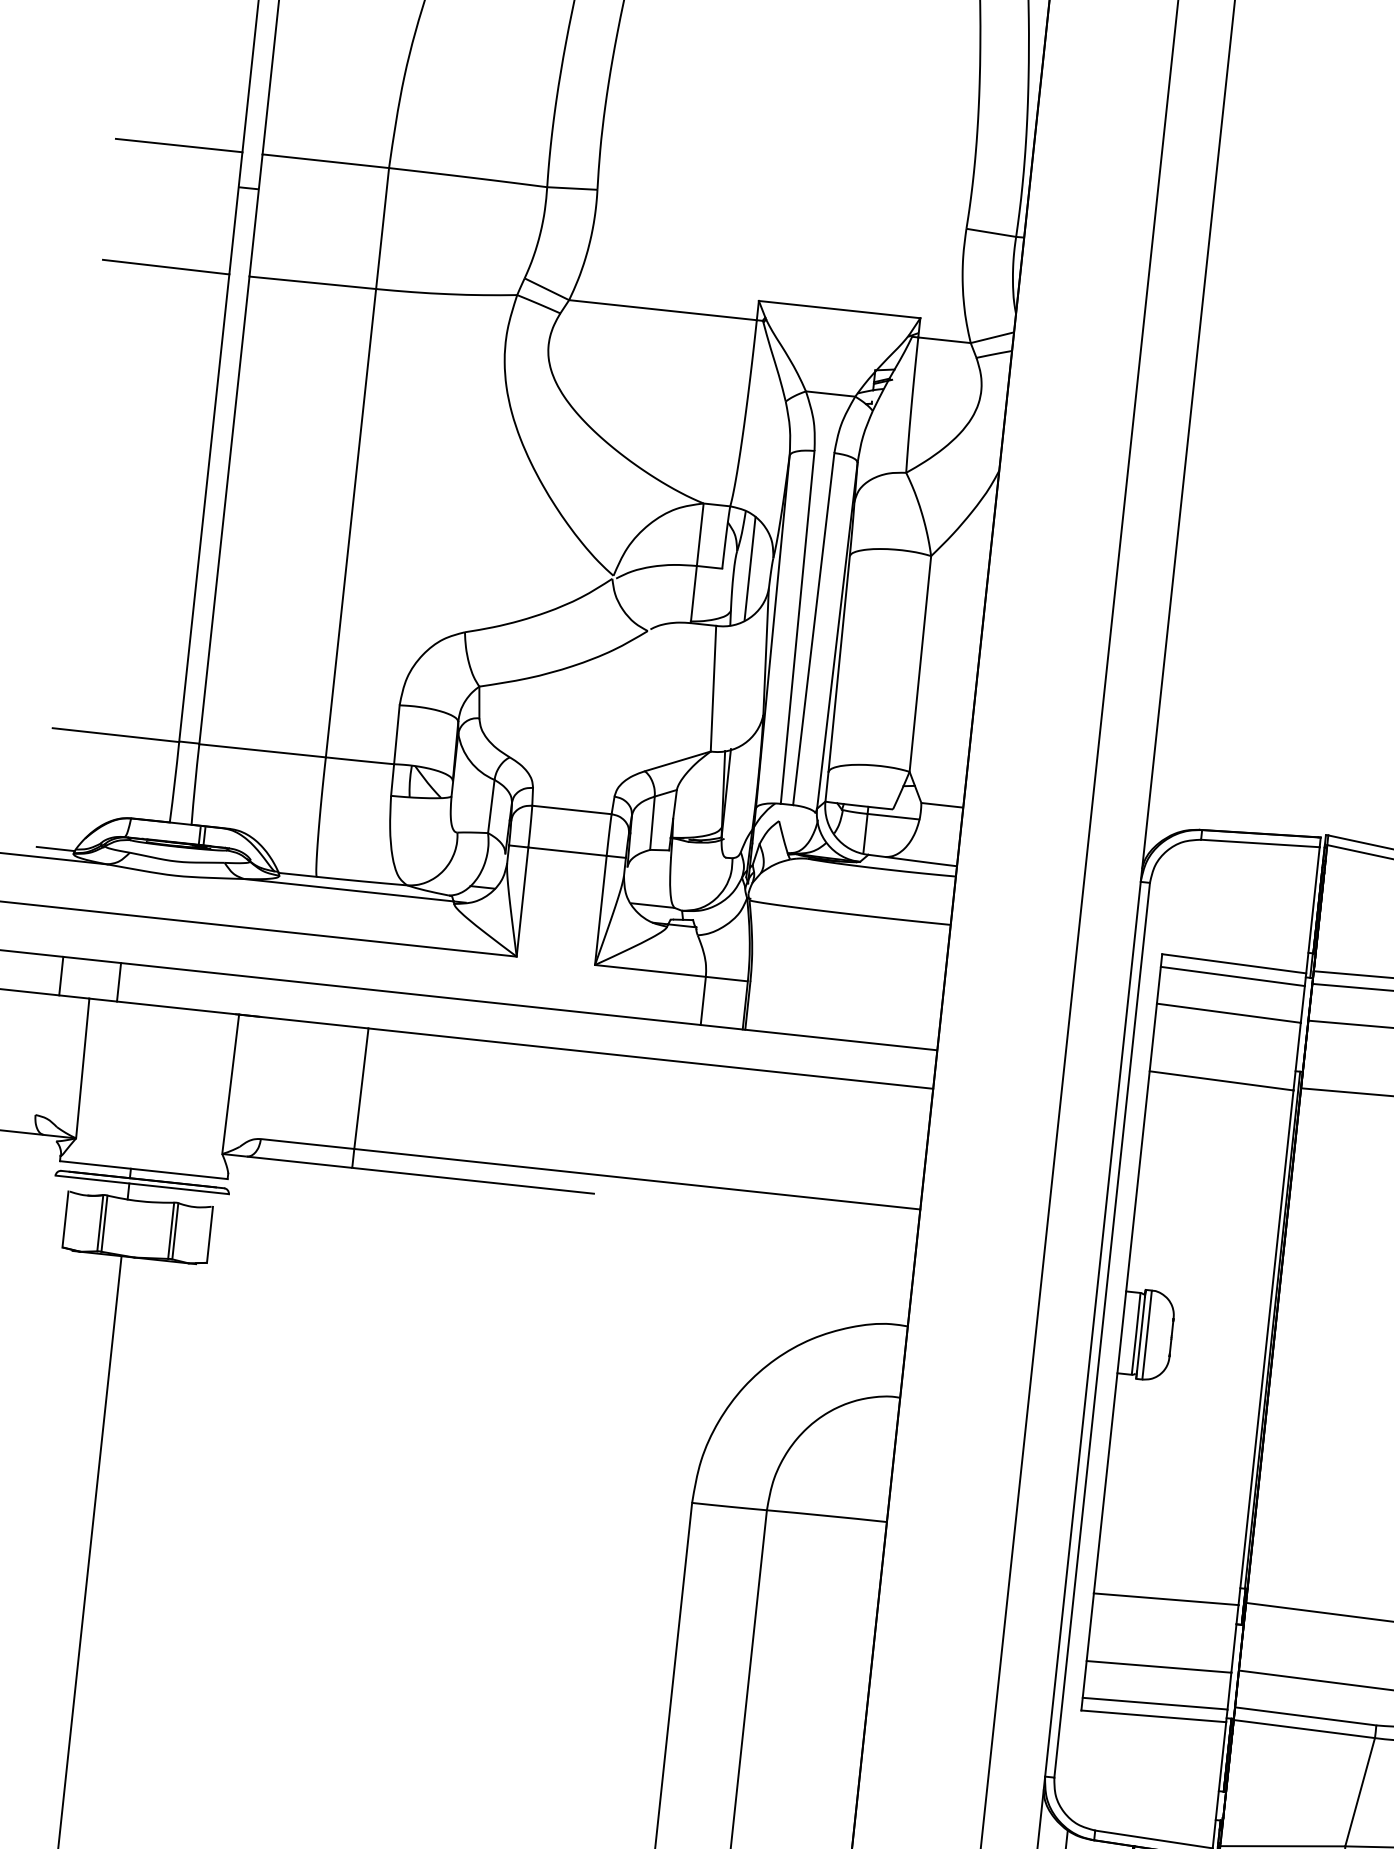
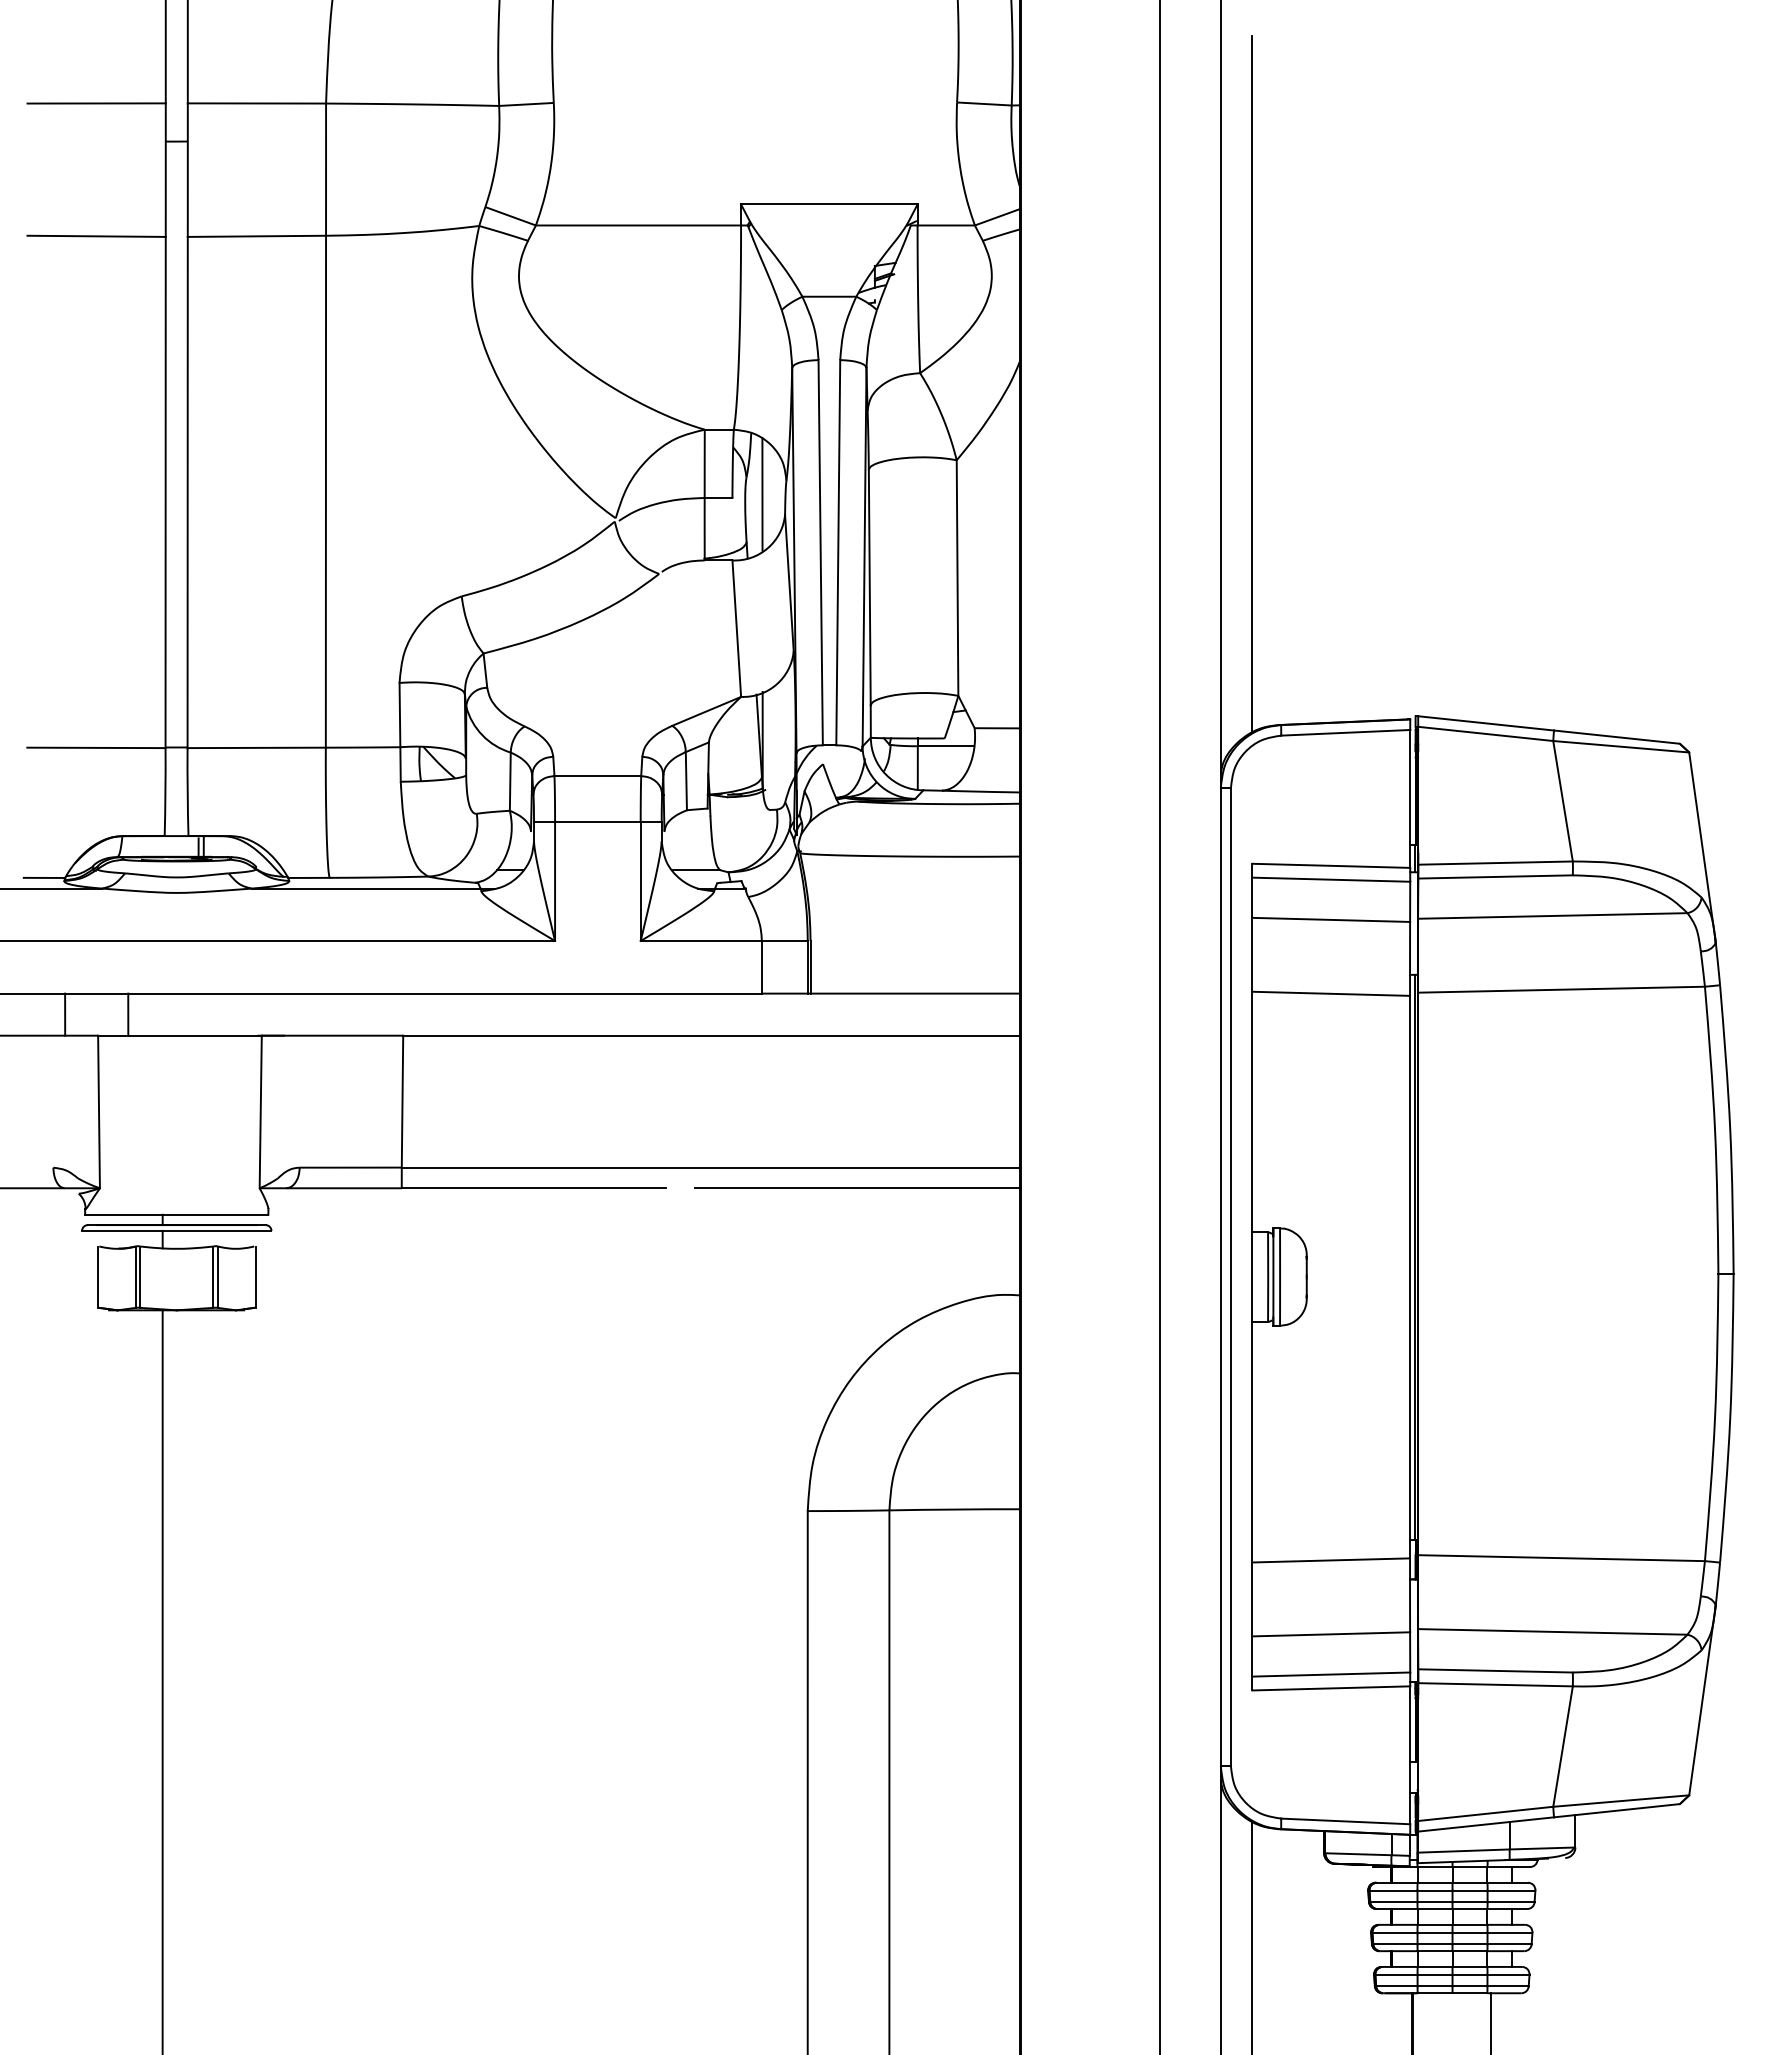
line: (1208, 515) -> (1251, 384), added
line: (769, 1212) -> (857, 1188), added

